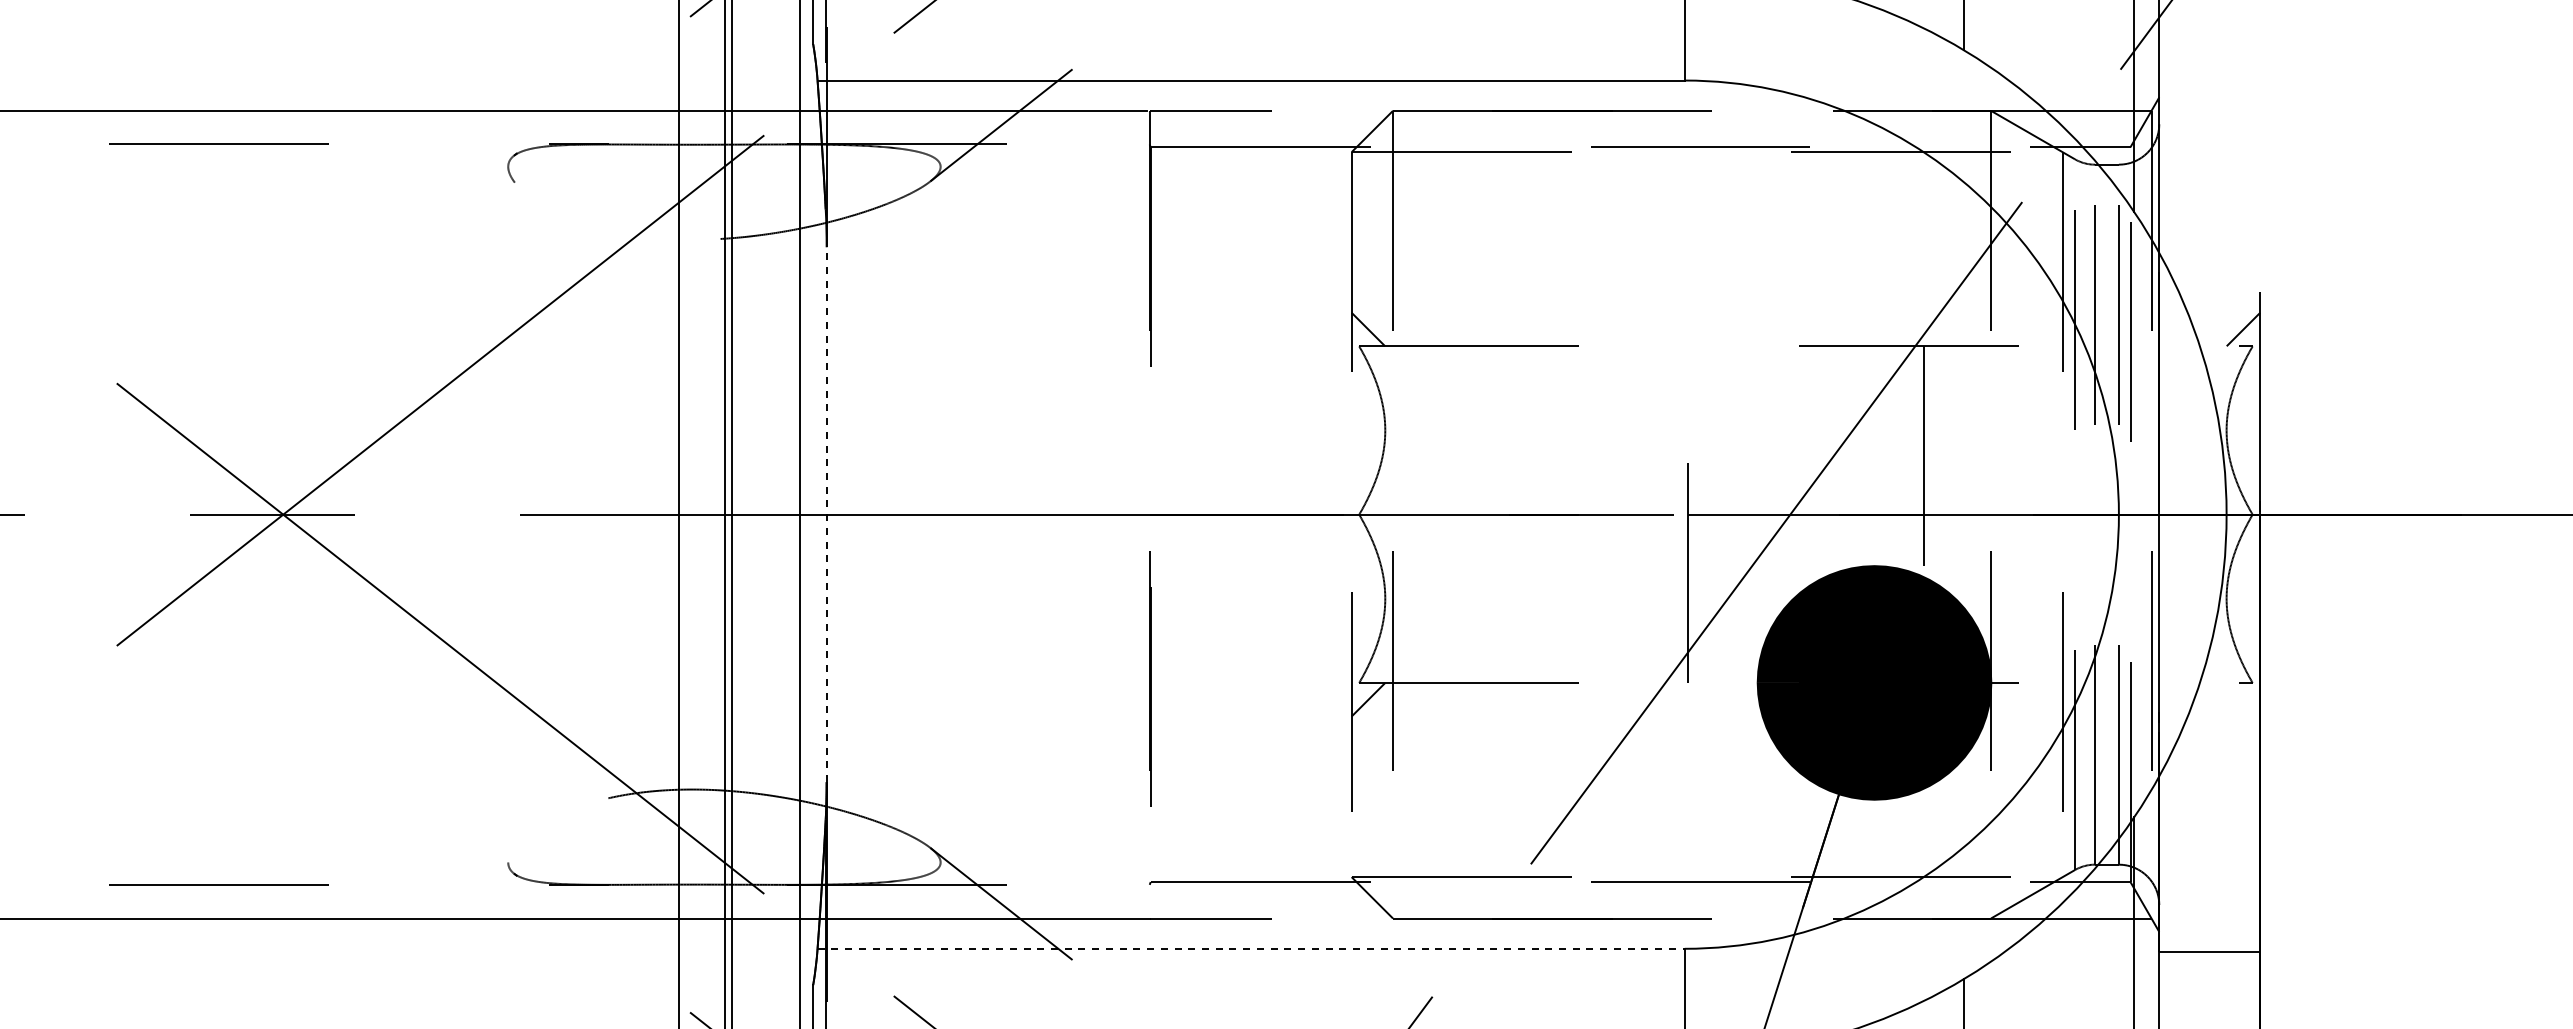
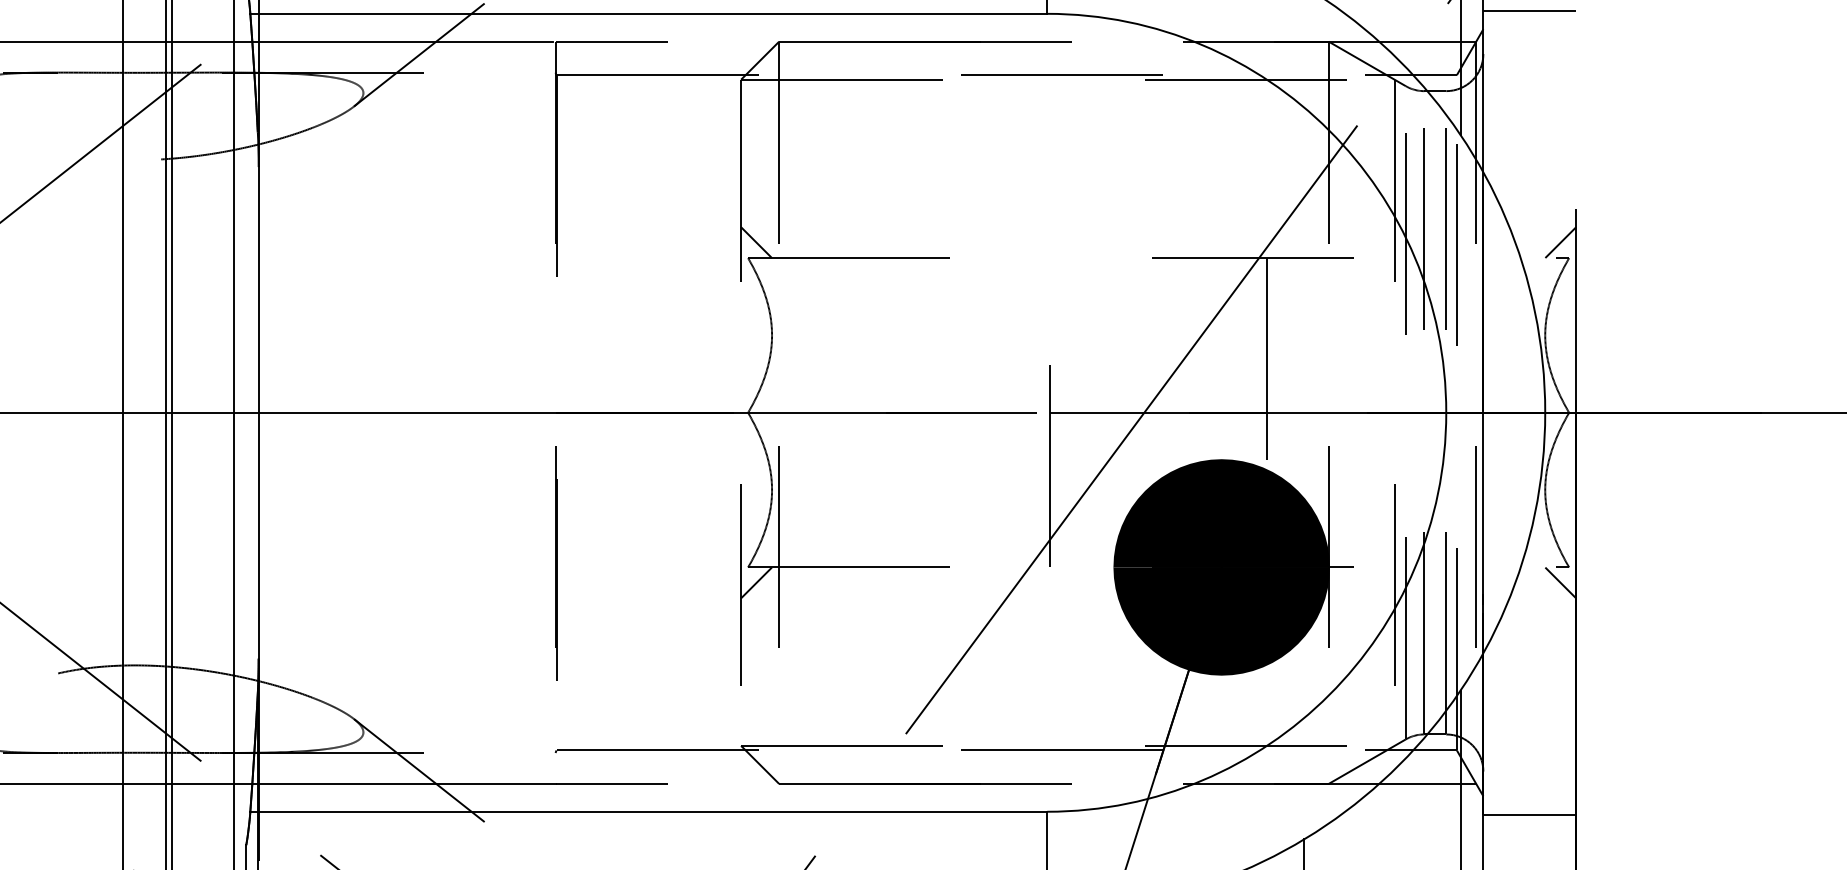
line: (2209, 77) -> (1529, 11), added
line: (826, 514) -> (258, 412), dashed -> solid
line: (2243, 699) -> (1560, 582), added
line: (1251, 948) -> (649, 811), dashed -> solid

